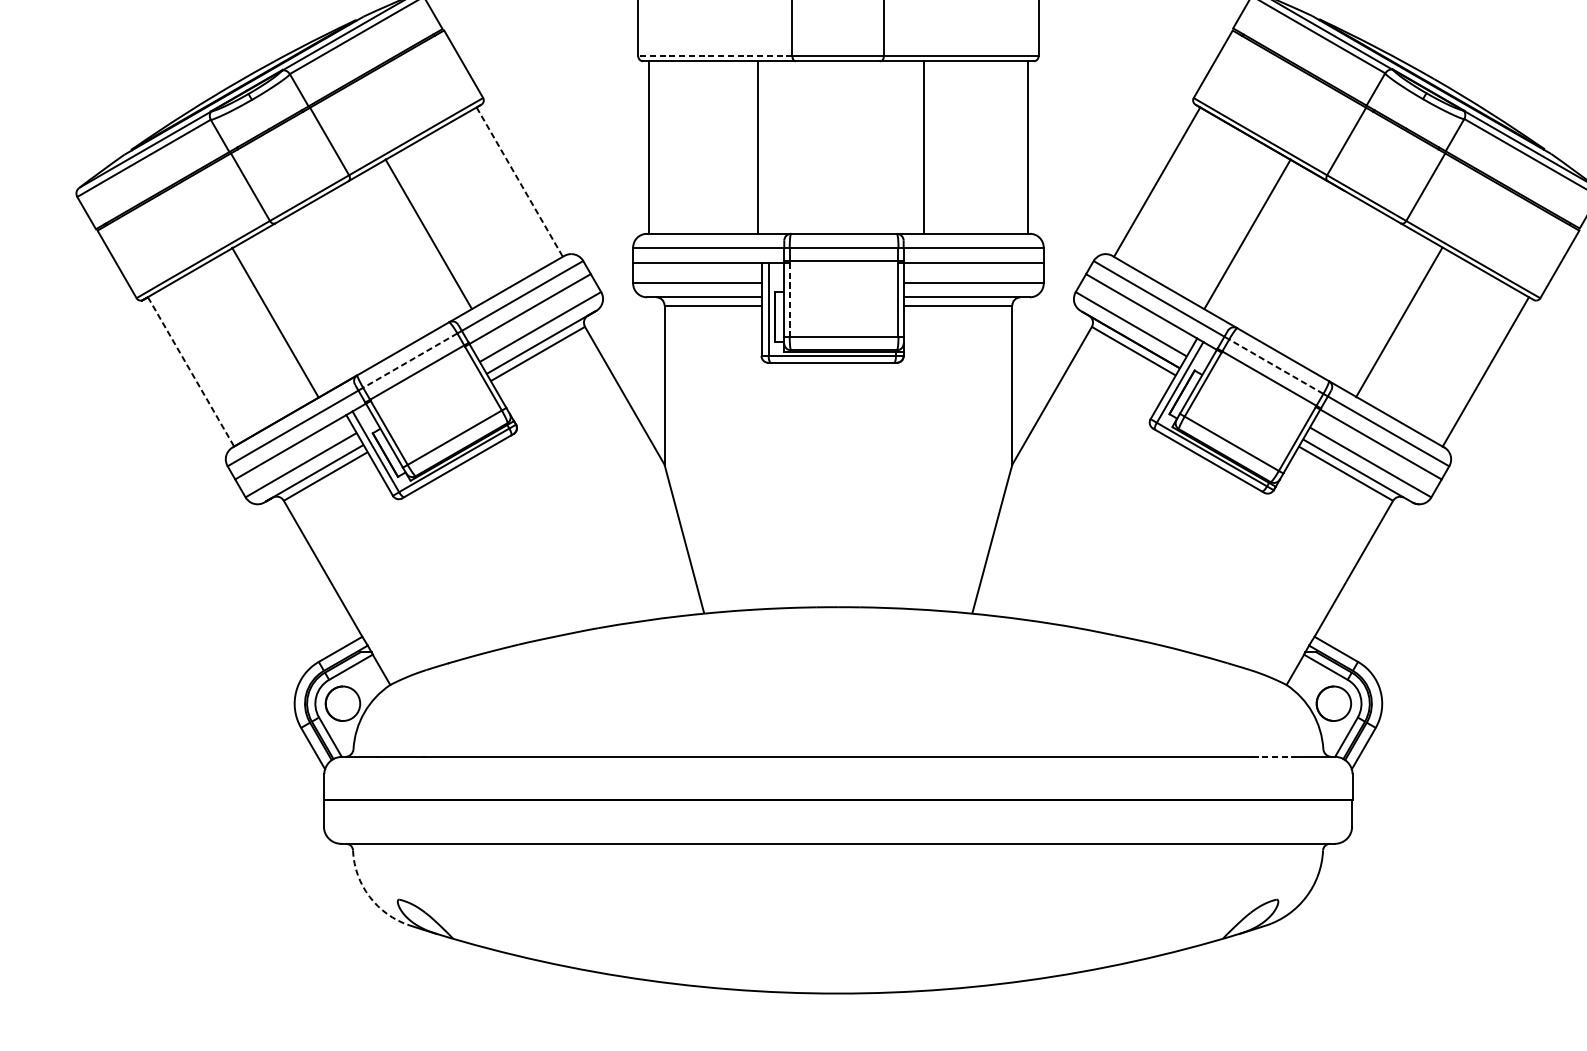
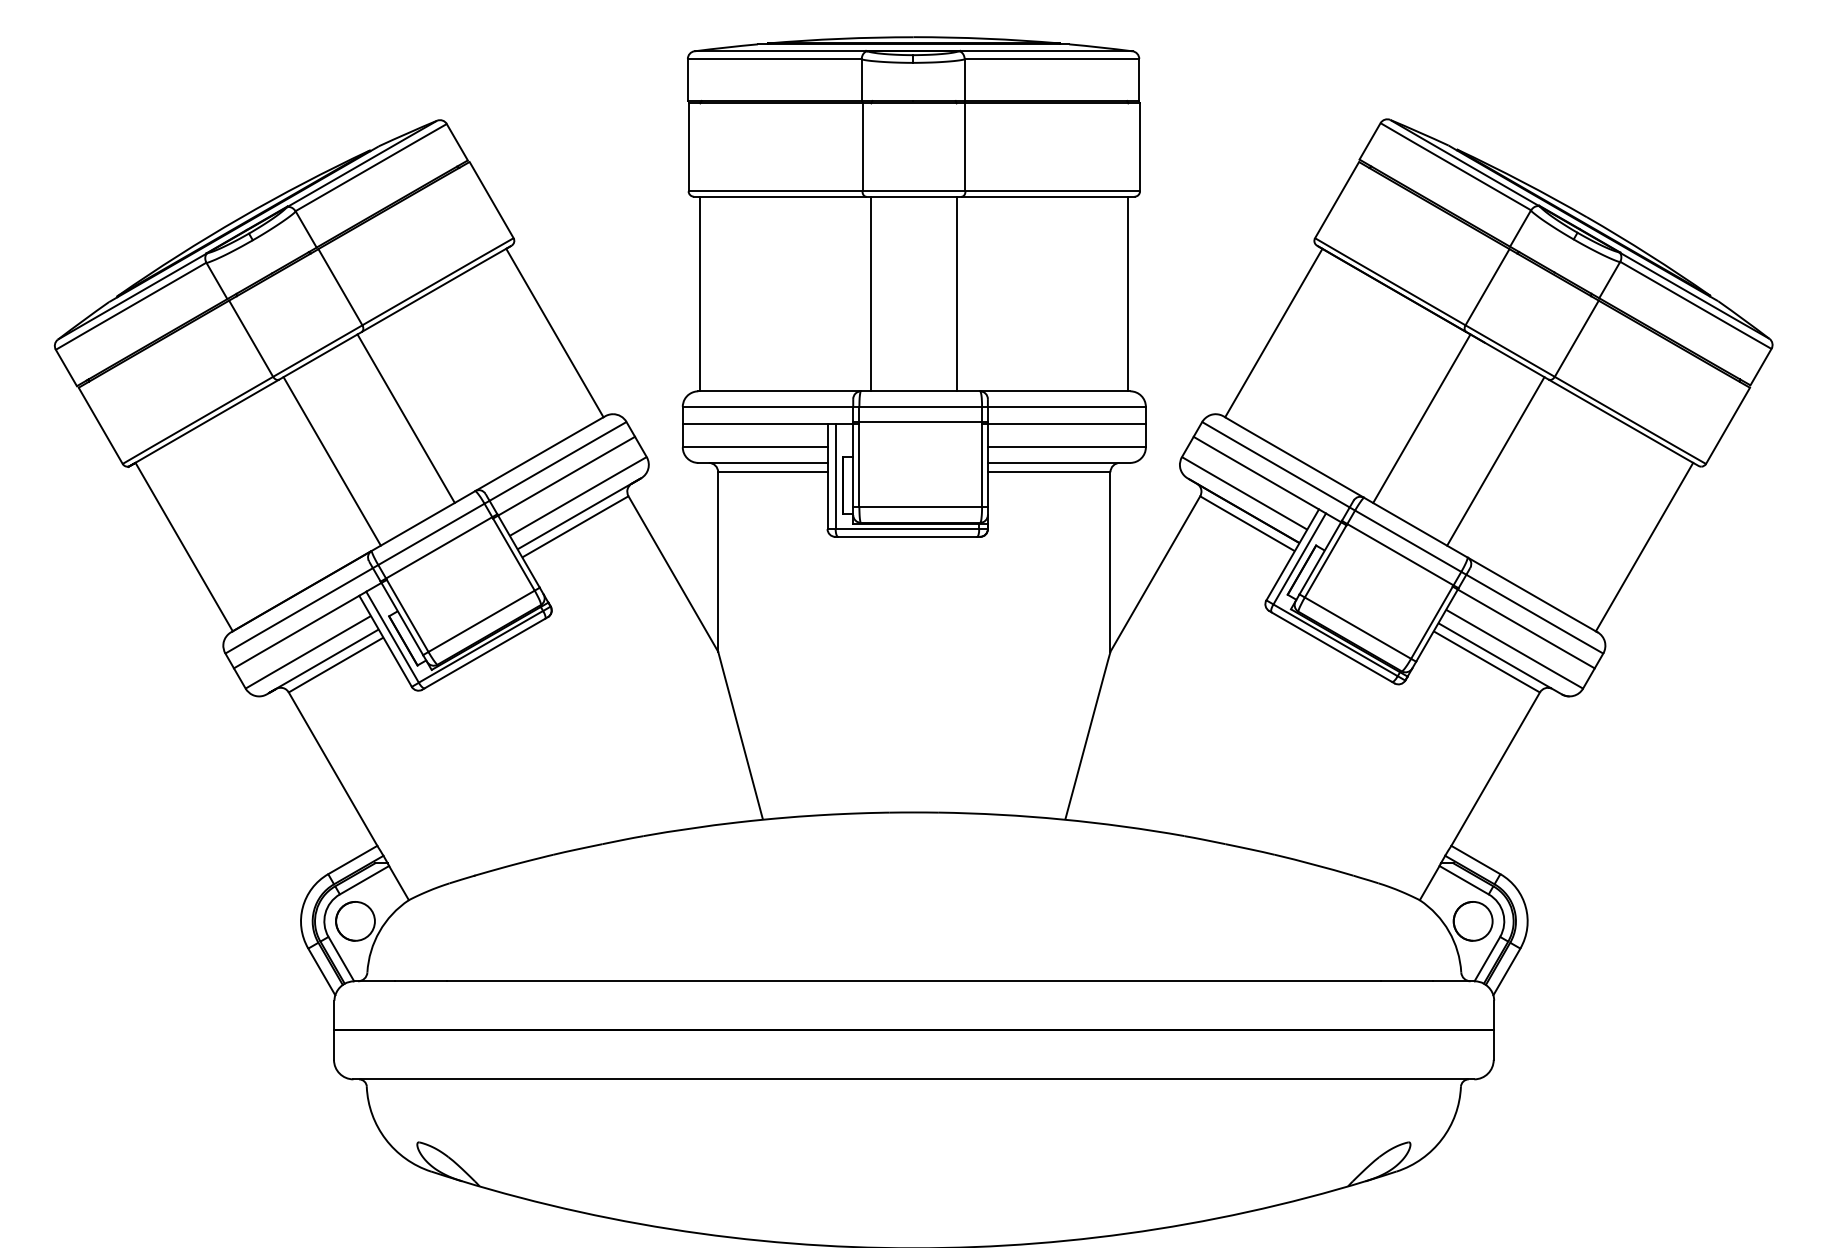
line: (715, 56) -> (775, 191), dashed -> solid
line: (757, 147) -> (871, 293), moved
line: (923, 147) -> (956, 293), moved
line: (520, 182) -> (555, 333), dashed -> solid
line: (428, 233) -> (405, 418), moved
line: (1247, 233) -> (1421, 418), moved
line: (789, 299) -> (859, 465), dashed -> solid
line: (274, 322) -> (331, 461), moved
line: (1398, 322) -> (1495, 461), moved
line: (409, 360) -> (430, 534), dashed -> solid
line: (1275, 366) -> (1407, 540), dashed -> solid
line: (191, 372) -> (184, 547), dashed -> solid
line: (1275, 757) -> (1407, 981), dashed -> solid
arc: (369, 897) -> (385, 1139), dashed -> solid

